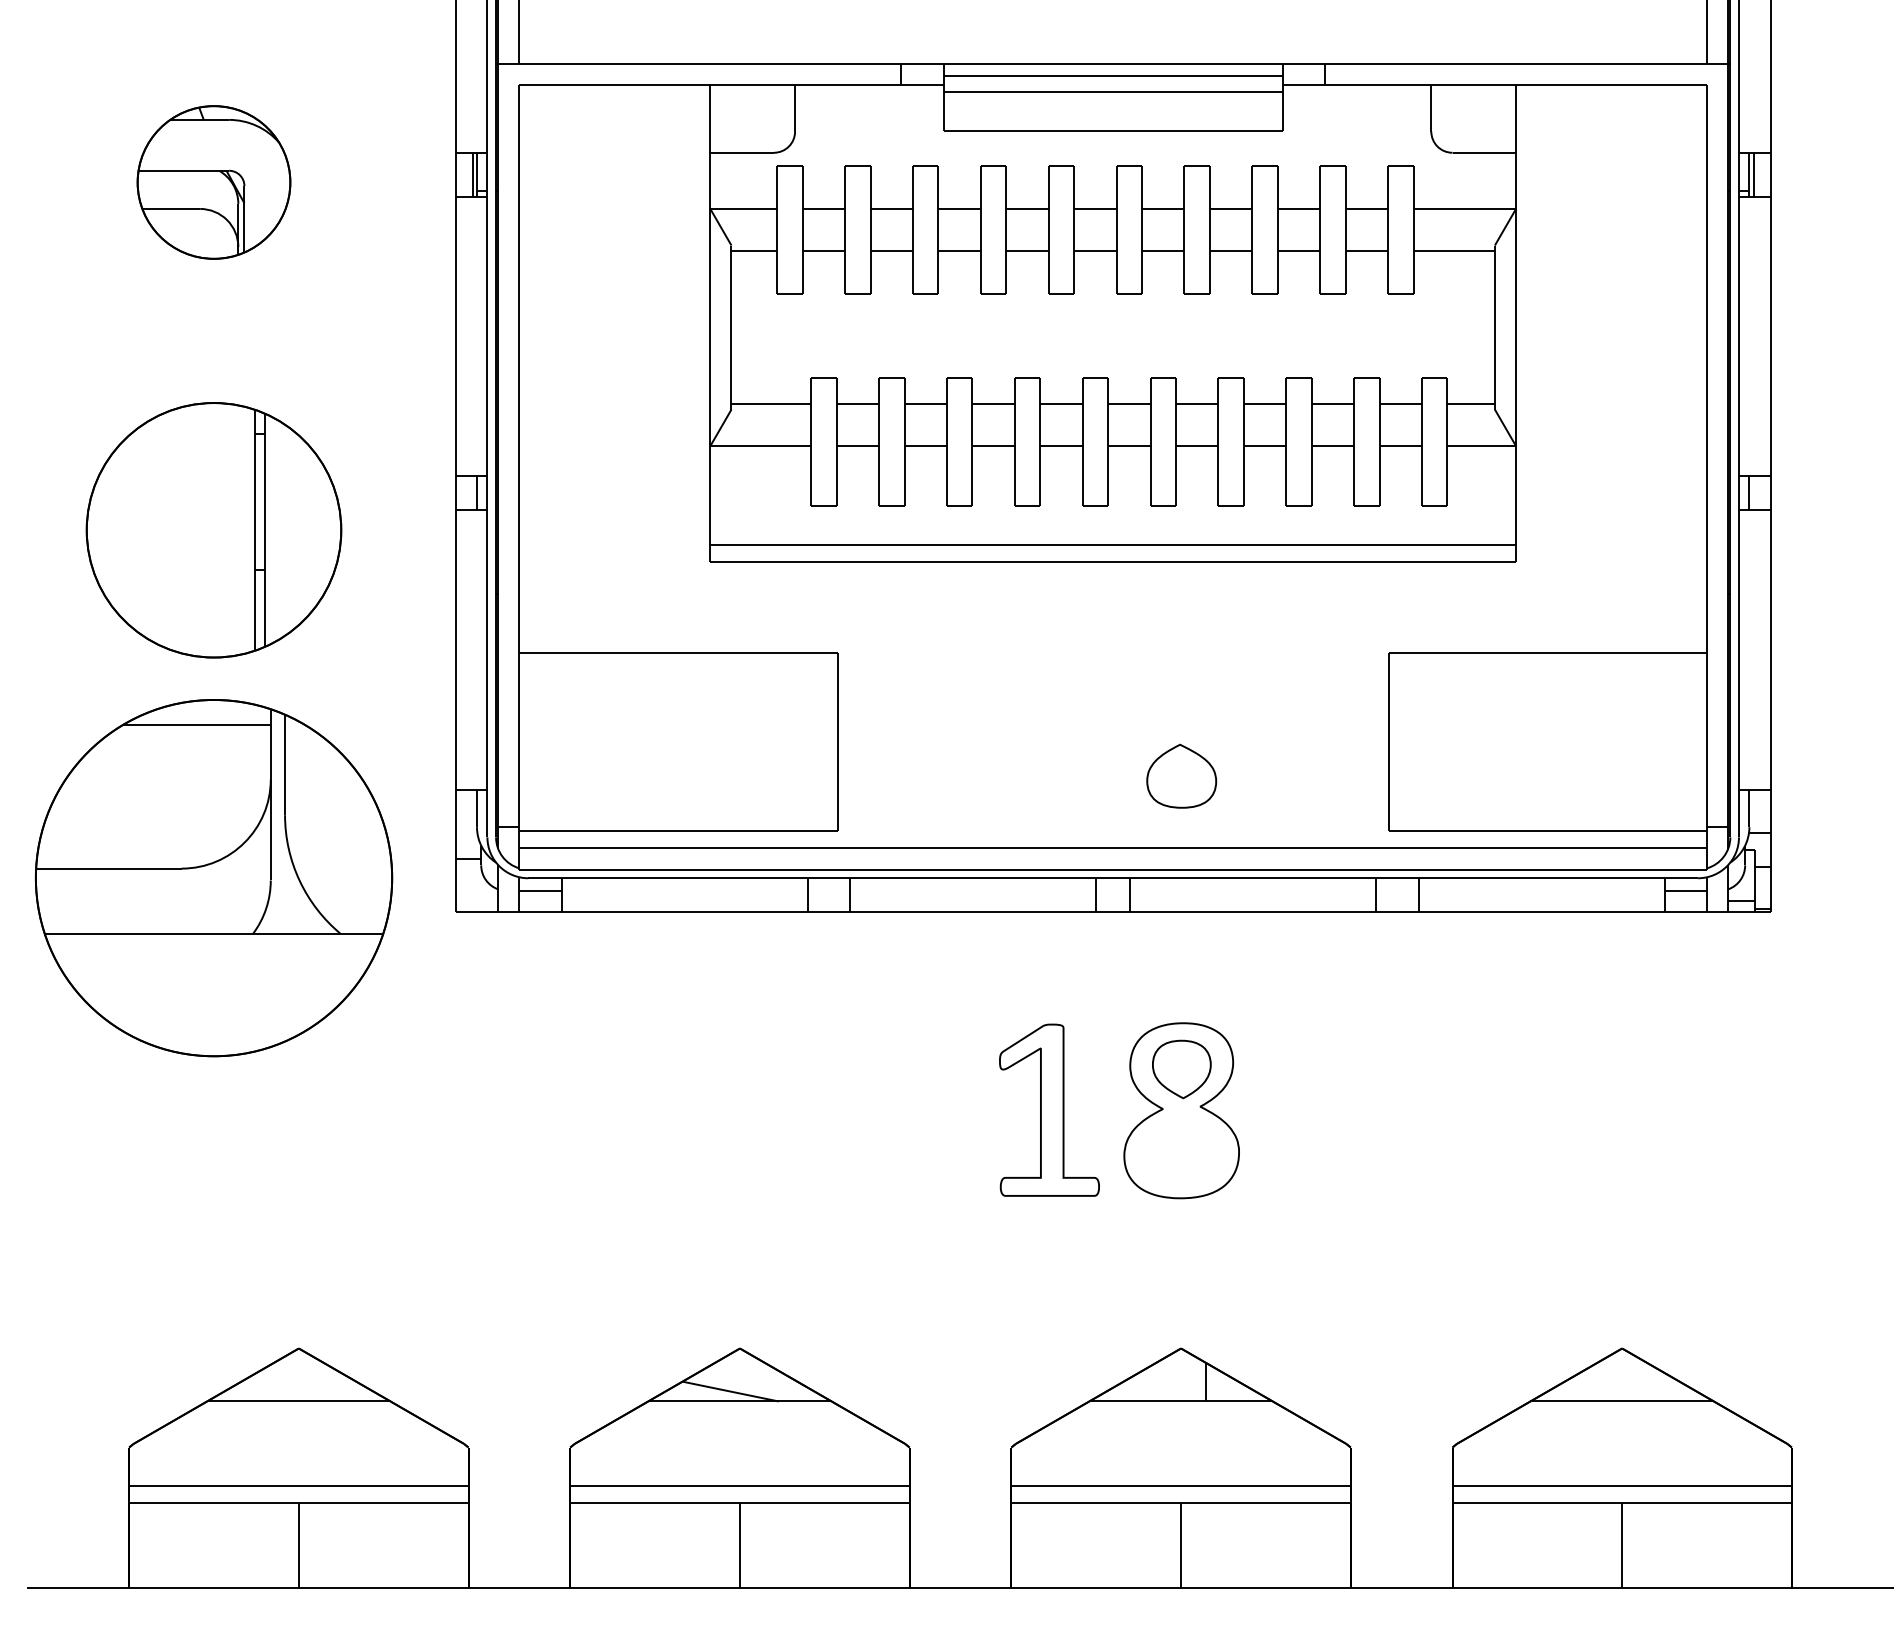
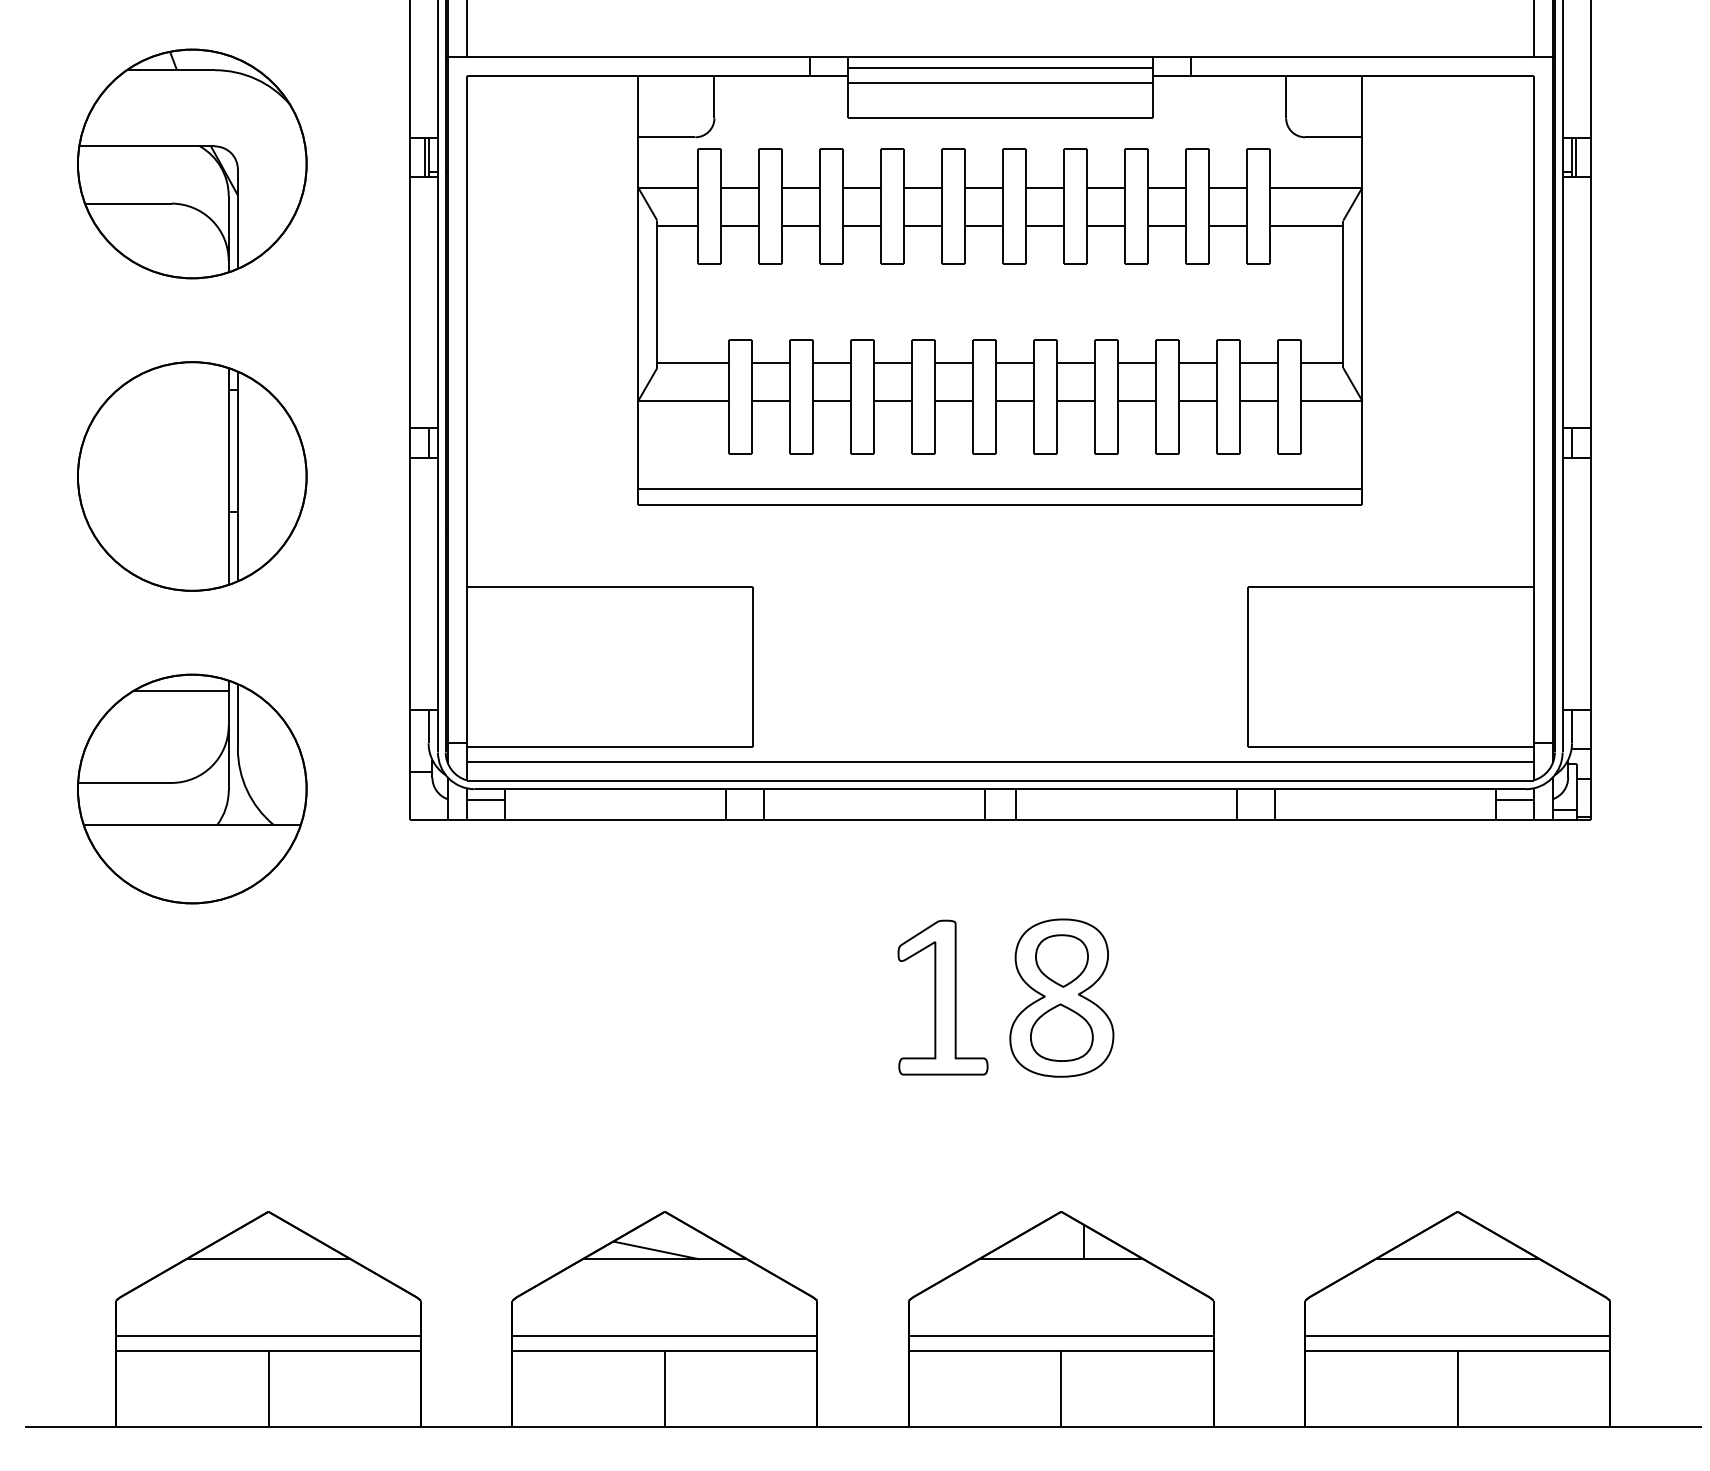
part: (213, 182) -> (191, 163), size x1.67
part: (1181, 775) -> (1061, 1032), moved
part: (213, 877) -> (191, 788), size x0.71

